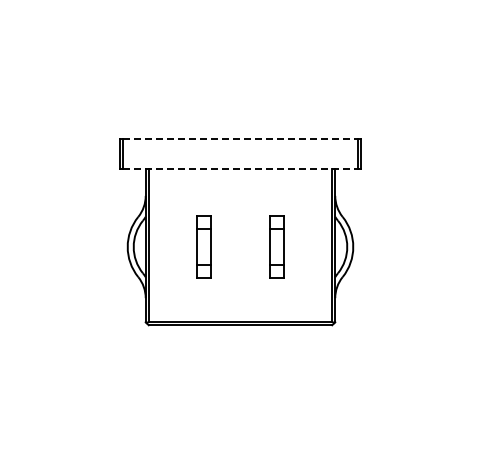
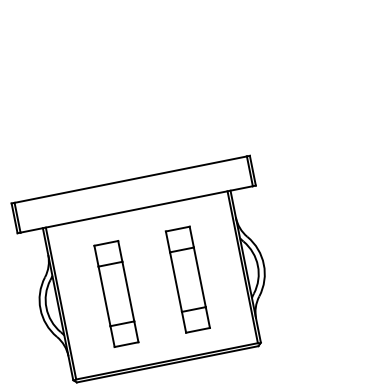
line: (240, 138) -> (130, 179), dashed -> solid
line: (240, 168) -> (136, 209), dashed -> solid
part: (203, 246) -> (115, 293), size x1.67
part: (276, 246) -> (187, 279), size x1.67

